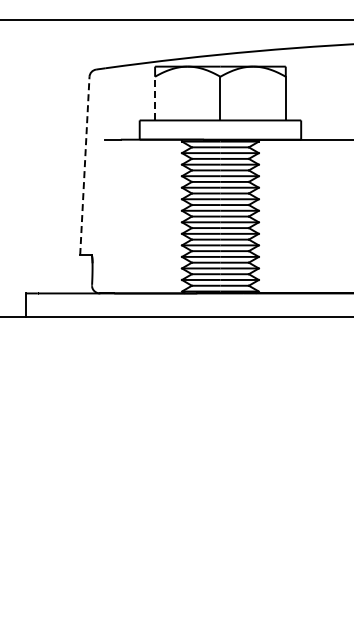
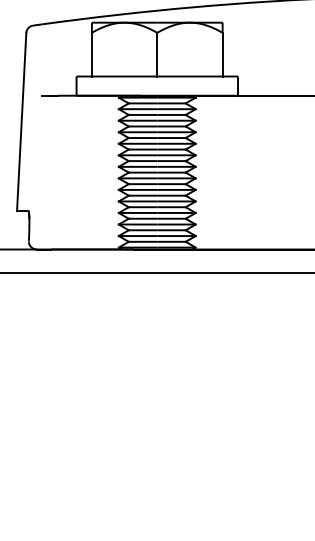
line: (155, 98) -> (92, 54), dashed -> solid
line: (84, 165) -> (21, 121), dashed -> solid

